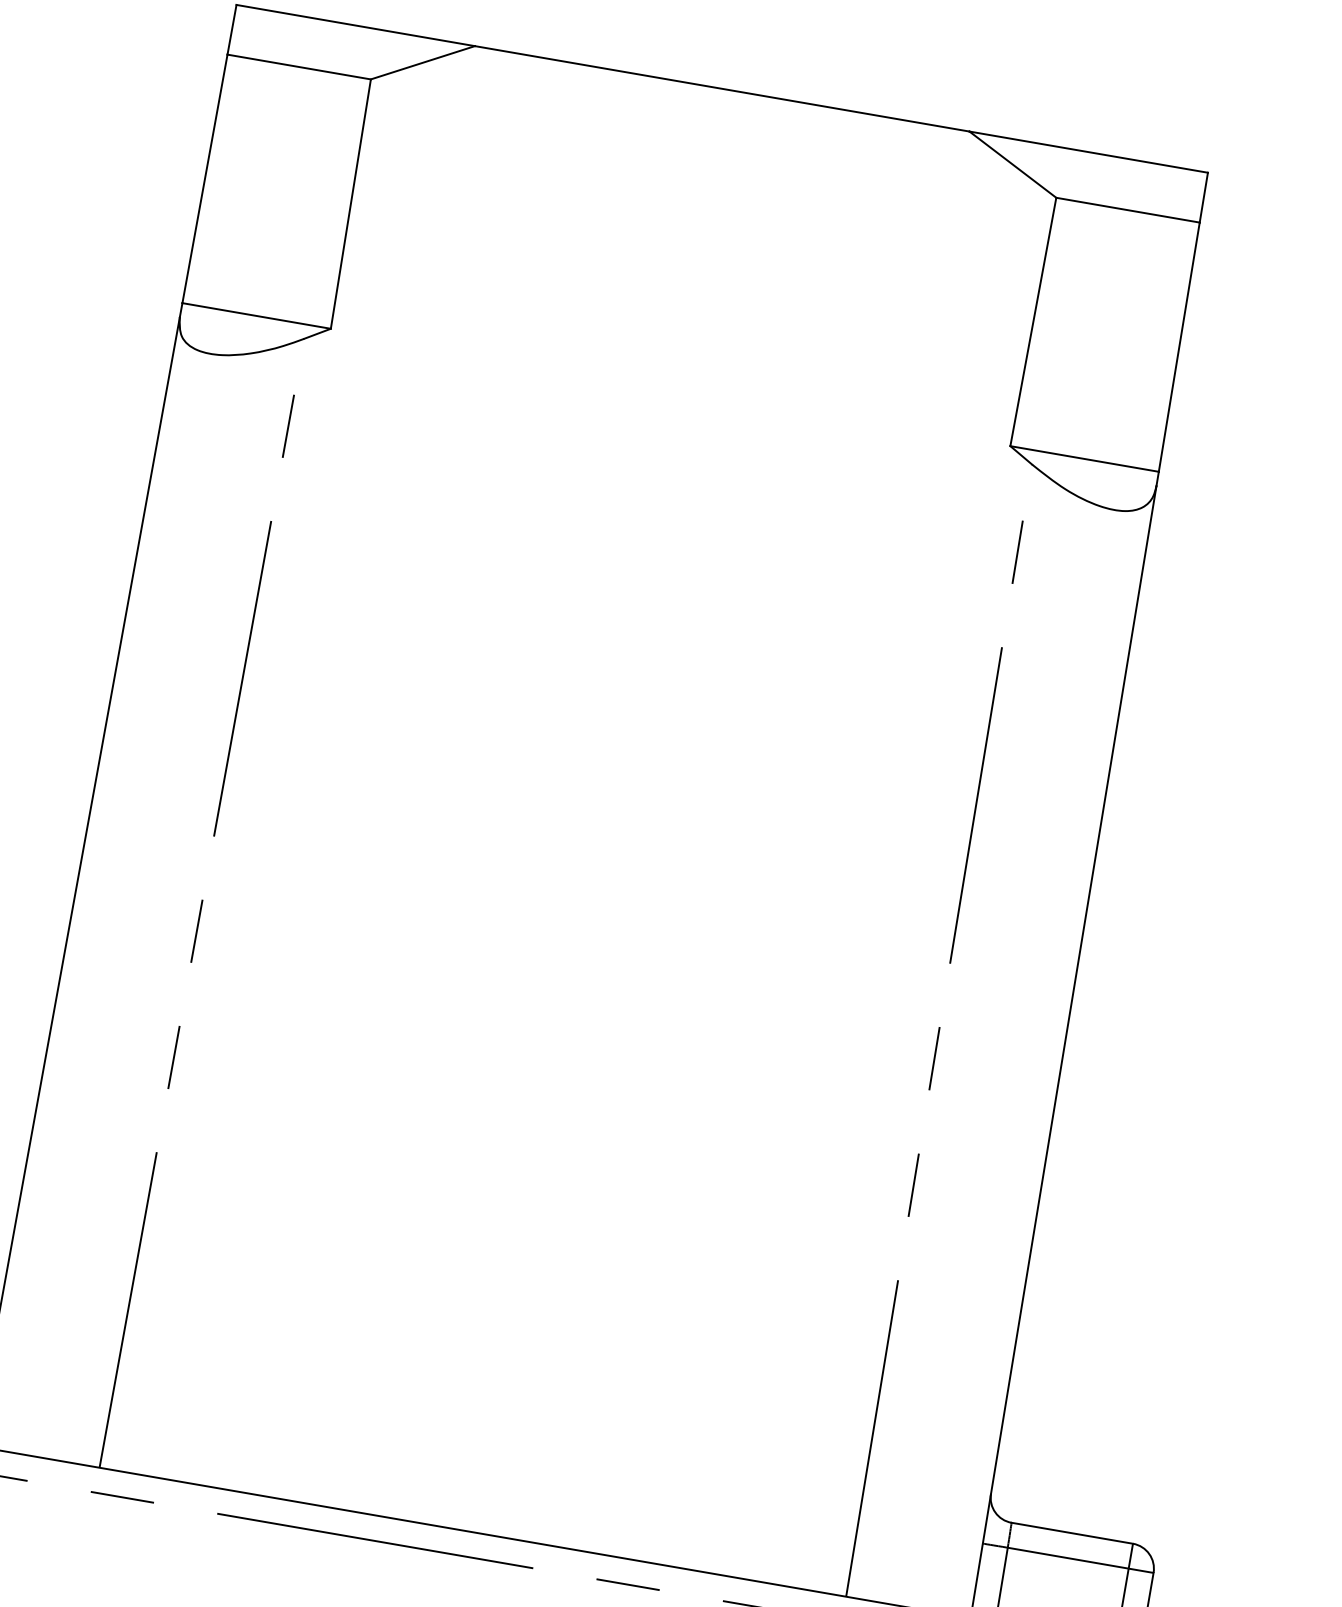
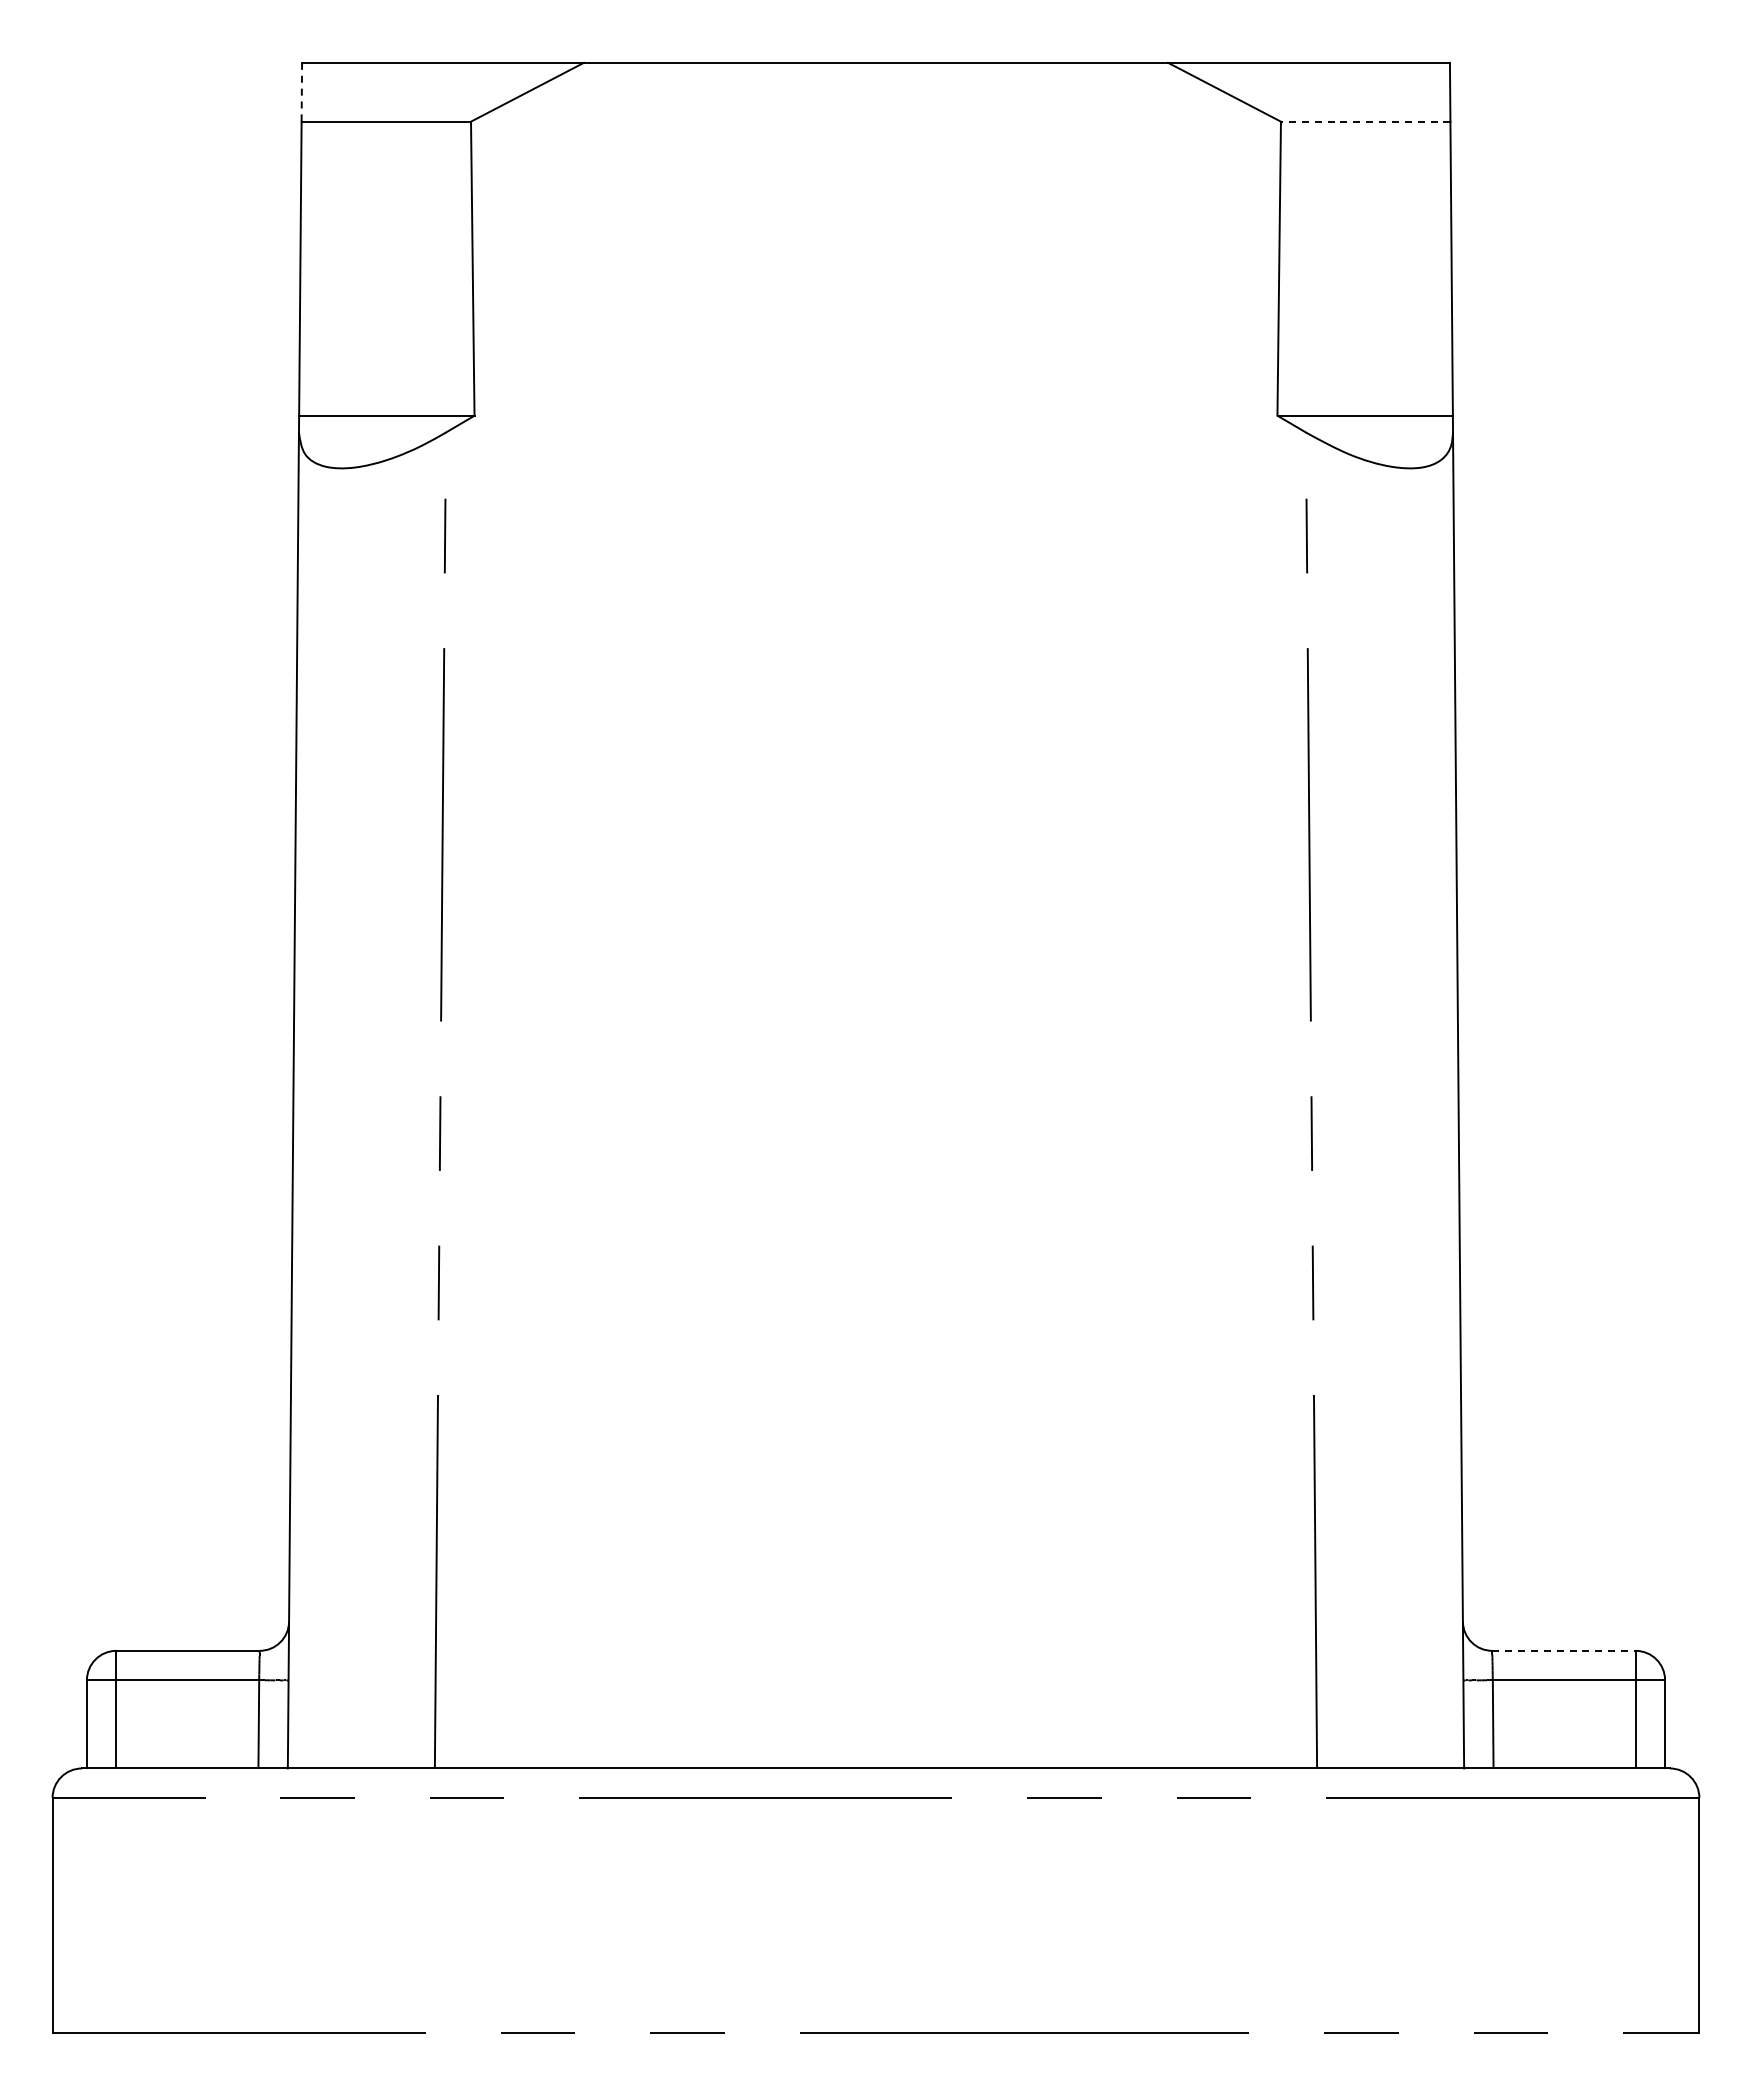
line: (231, 29) -> (301, 92), solid -> dashed
line: (1127, 210) -> (1365, 121), solid -> dashed
line: (1072, 1533) -> (1564, 1650), solid -> dashed

